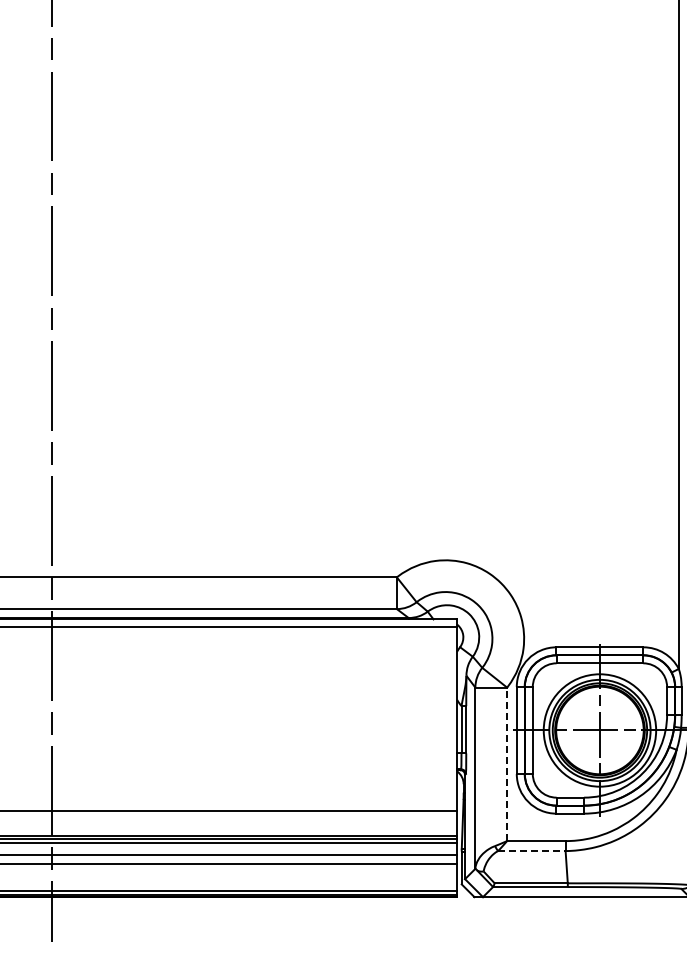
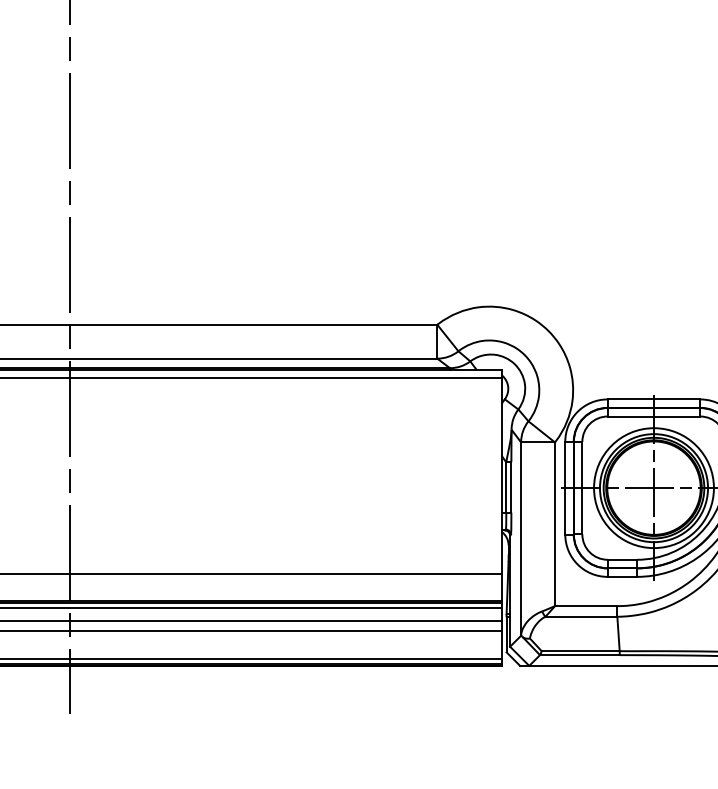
line: (507, 764) -> (555, 524), dashed -> solid
line: (531, 851) -> (580, 617), dashed -> solid

